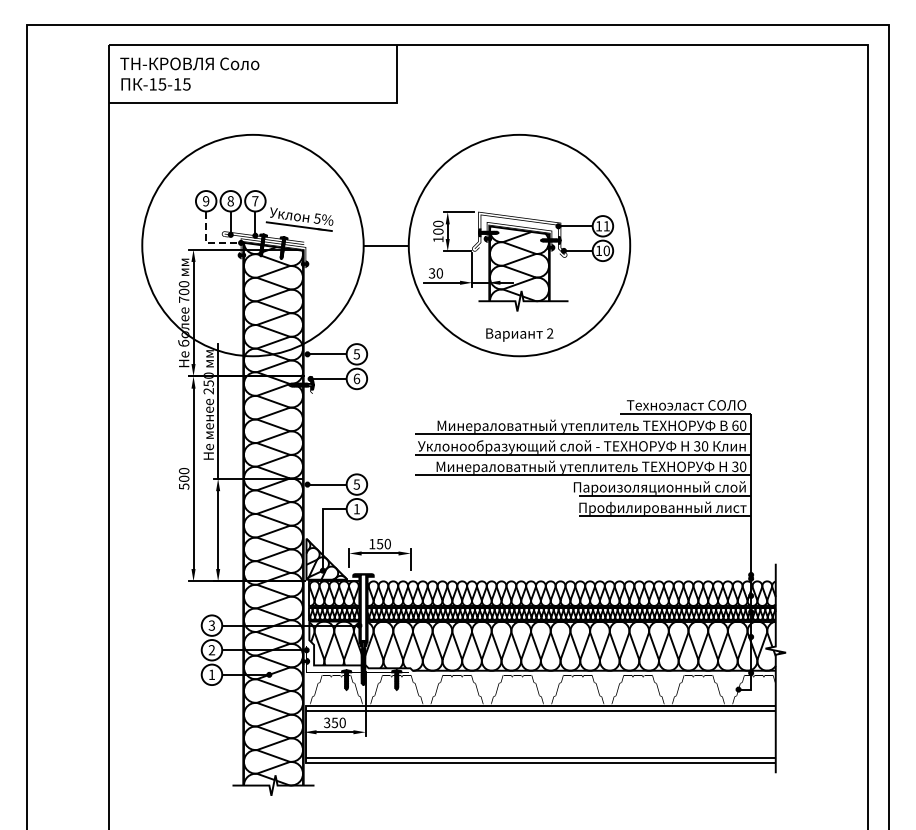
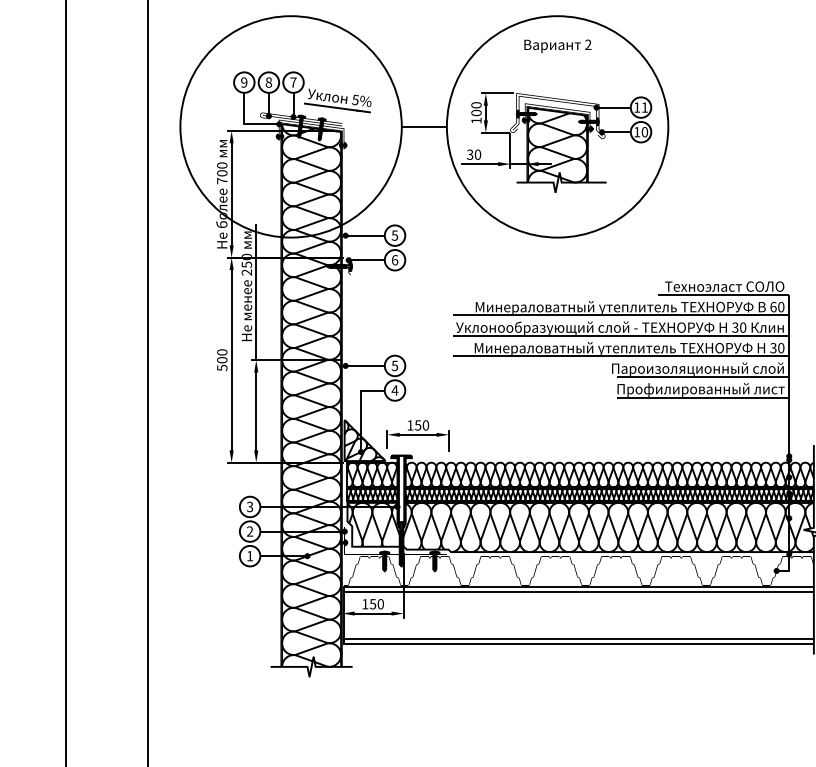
line: (207, 242) -> (245, 123), dashed -> solid
text: (519, 334) -> (557, 45), moved
text: (356, 509) -> (394, 390), 1 -> 4
text: (327, 722) -> (365, 603), 350 -> 150

